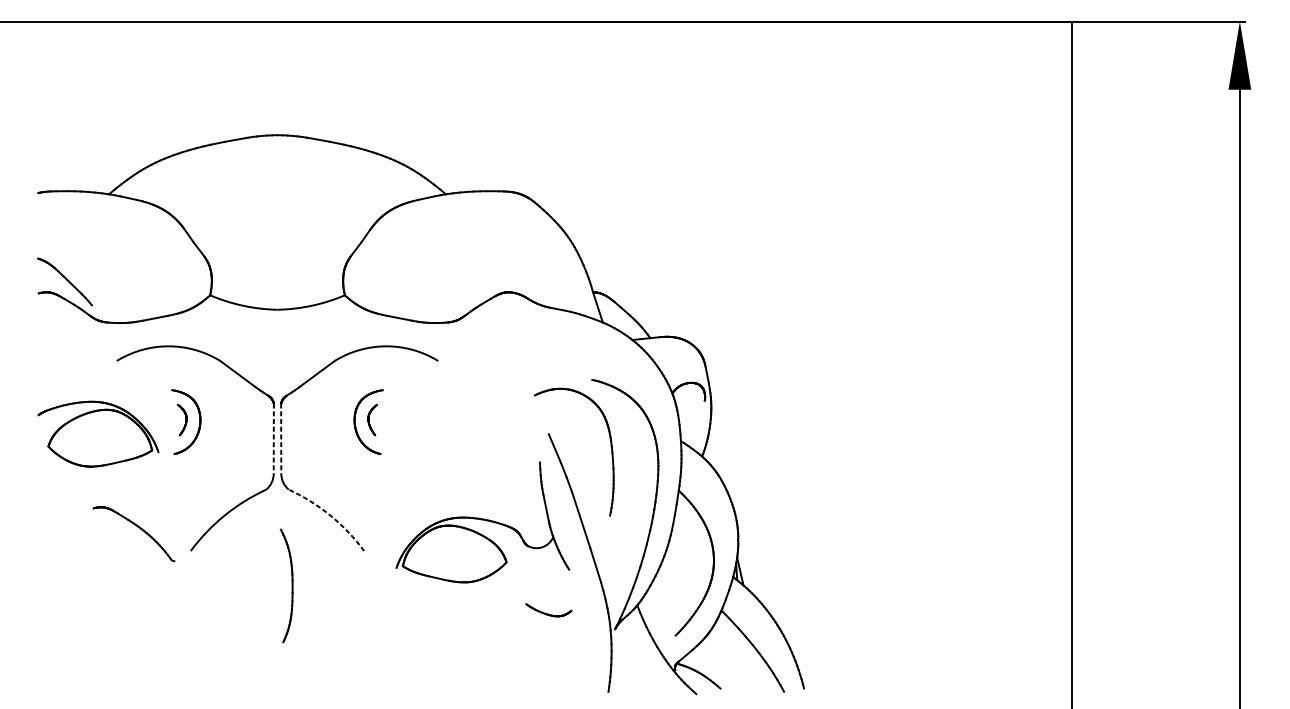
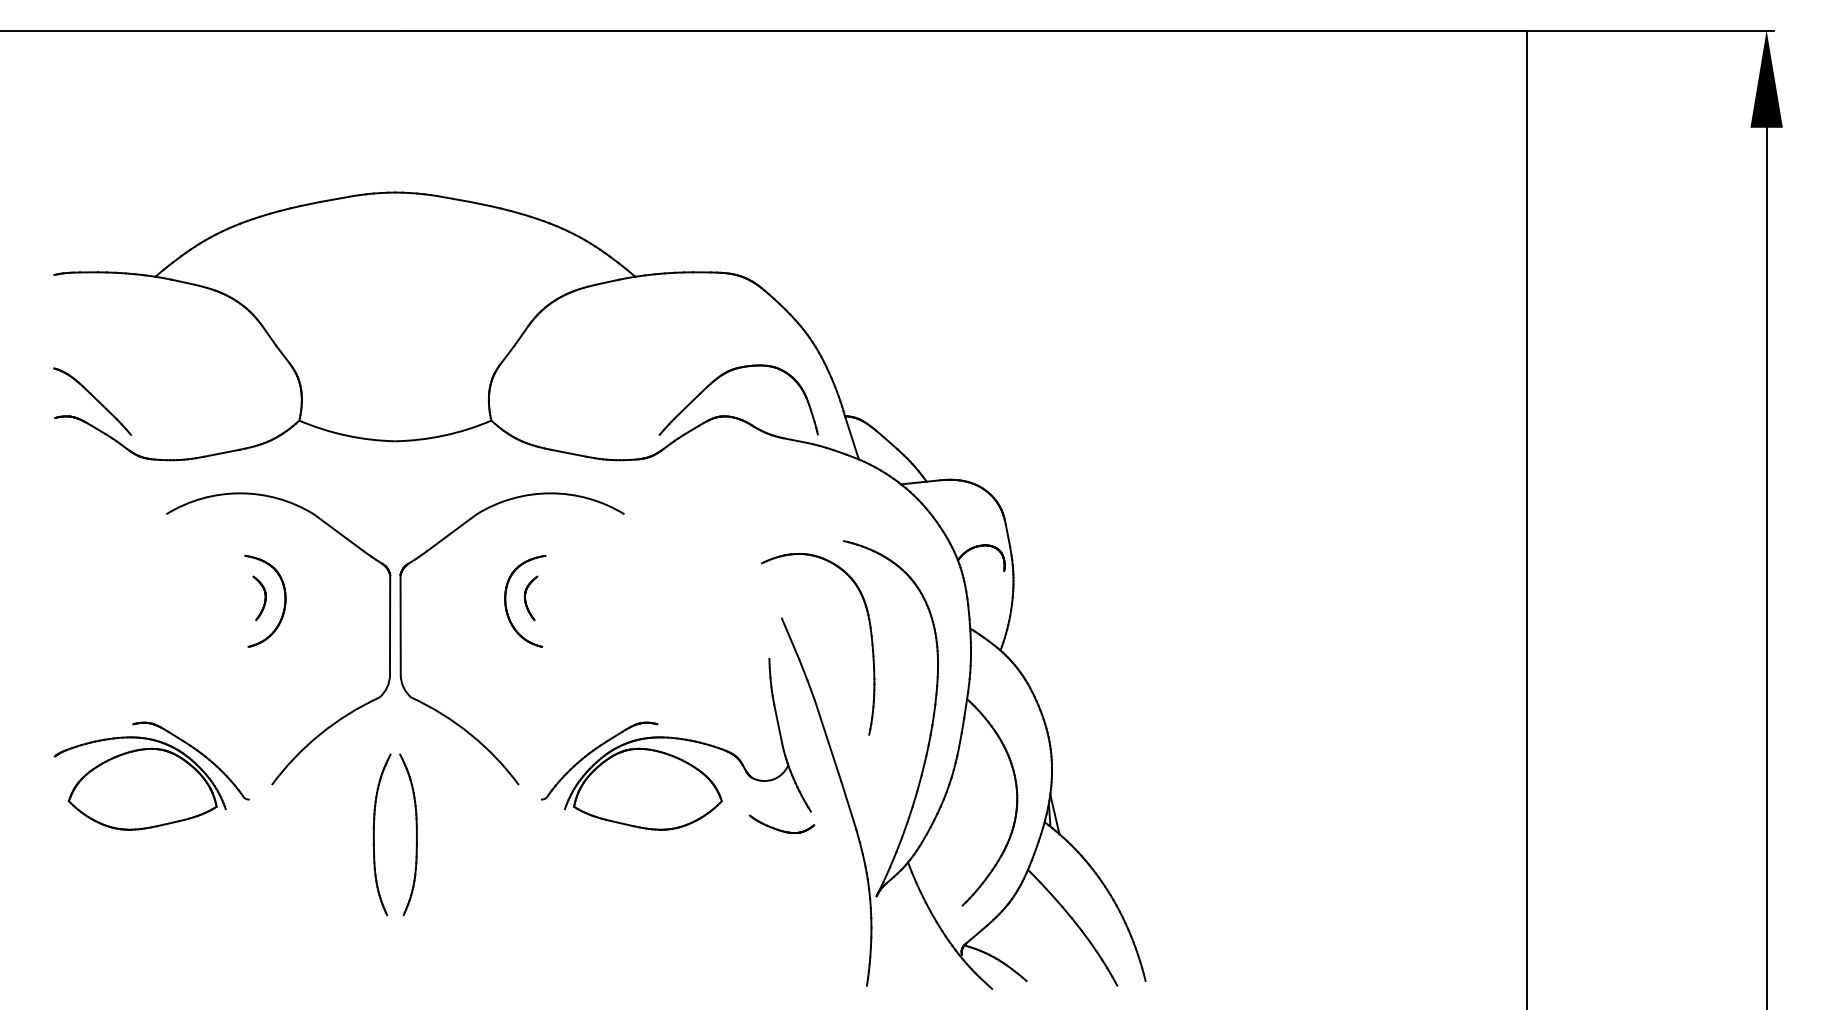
part: (509, 262) -> (725, 374), added
part: (97, 434) -> (139, 783), moved
line: (274, 438) -> (390, 624), dashed -> solid
line: (281, 438) -> (400, 624), dashed -> solid
arc: (330, 515) -> (470, 734), dashed -> solid
part: (415, 528) -> (592, 752), added
part: (262, 585) -> (374, 834), added
part: (547, 613) -> (780, 829), moved

